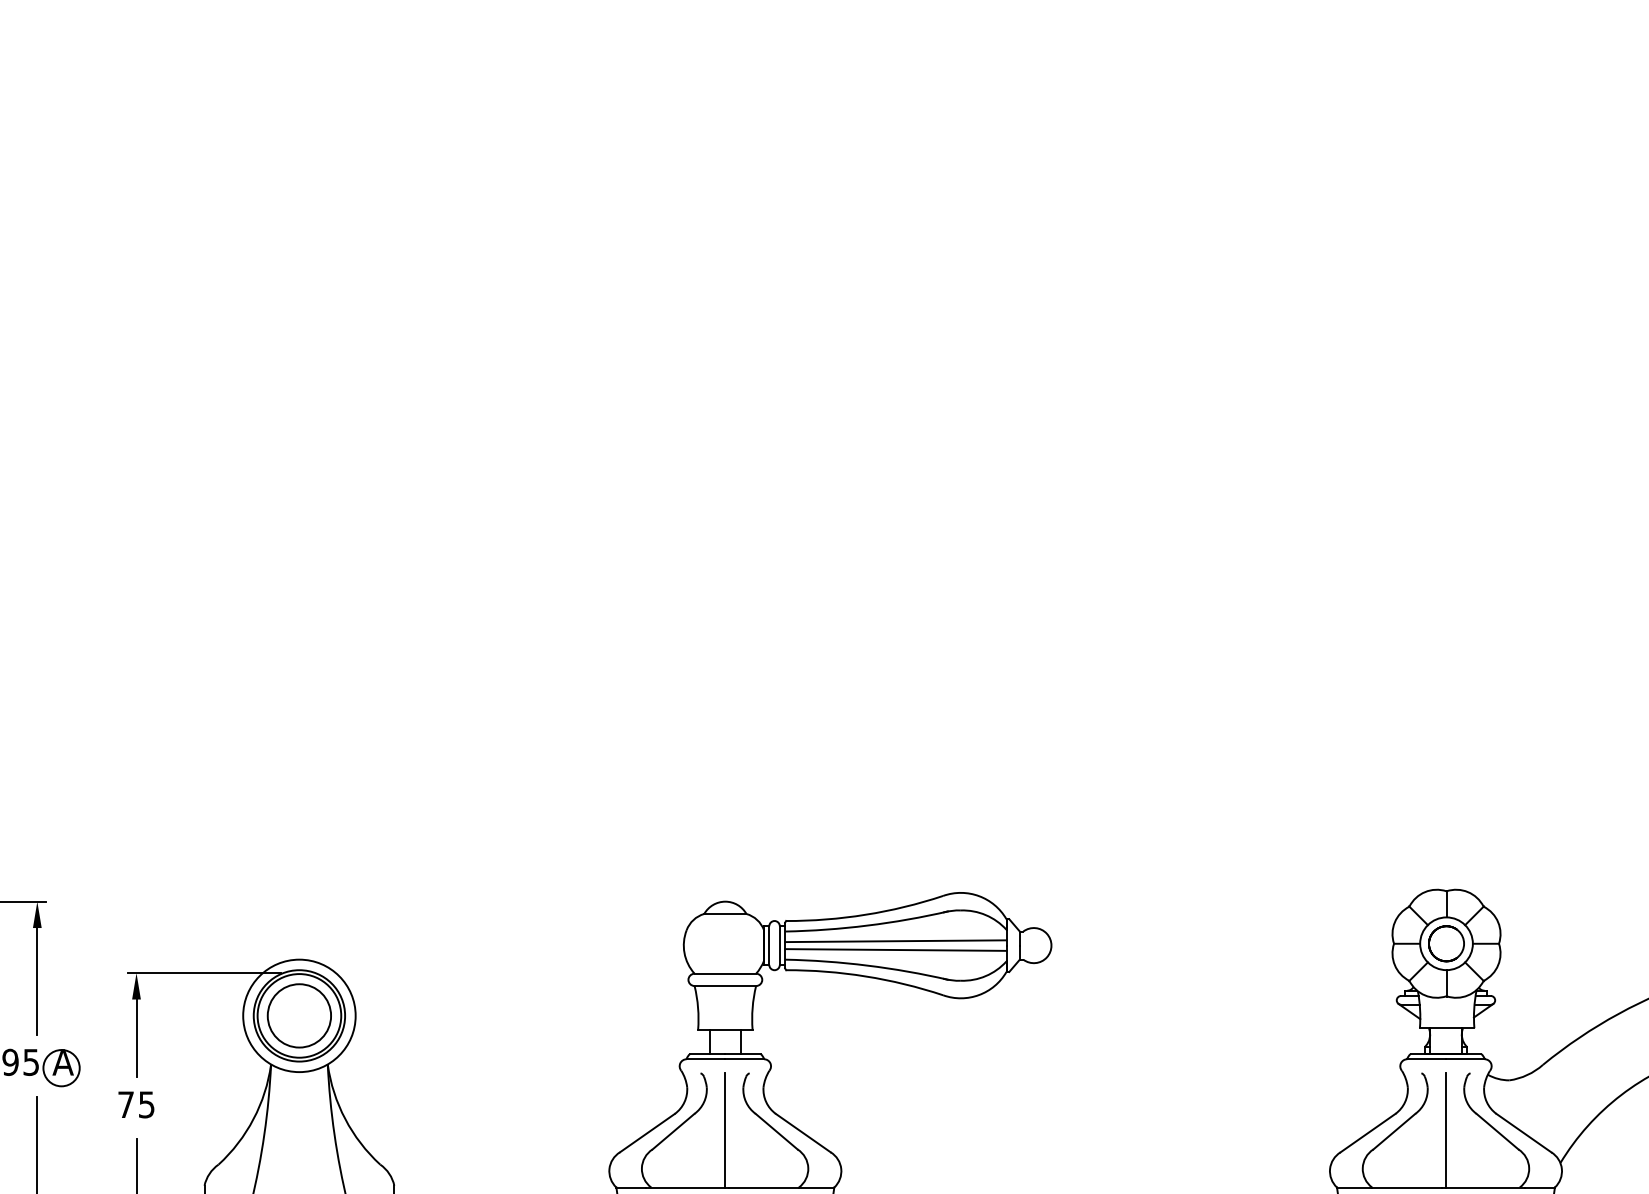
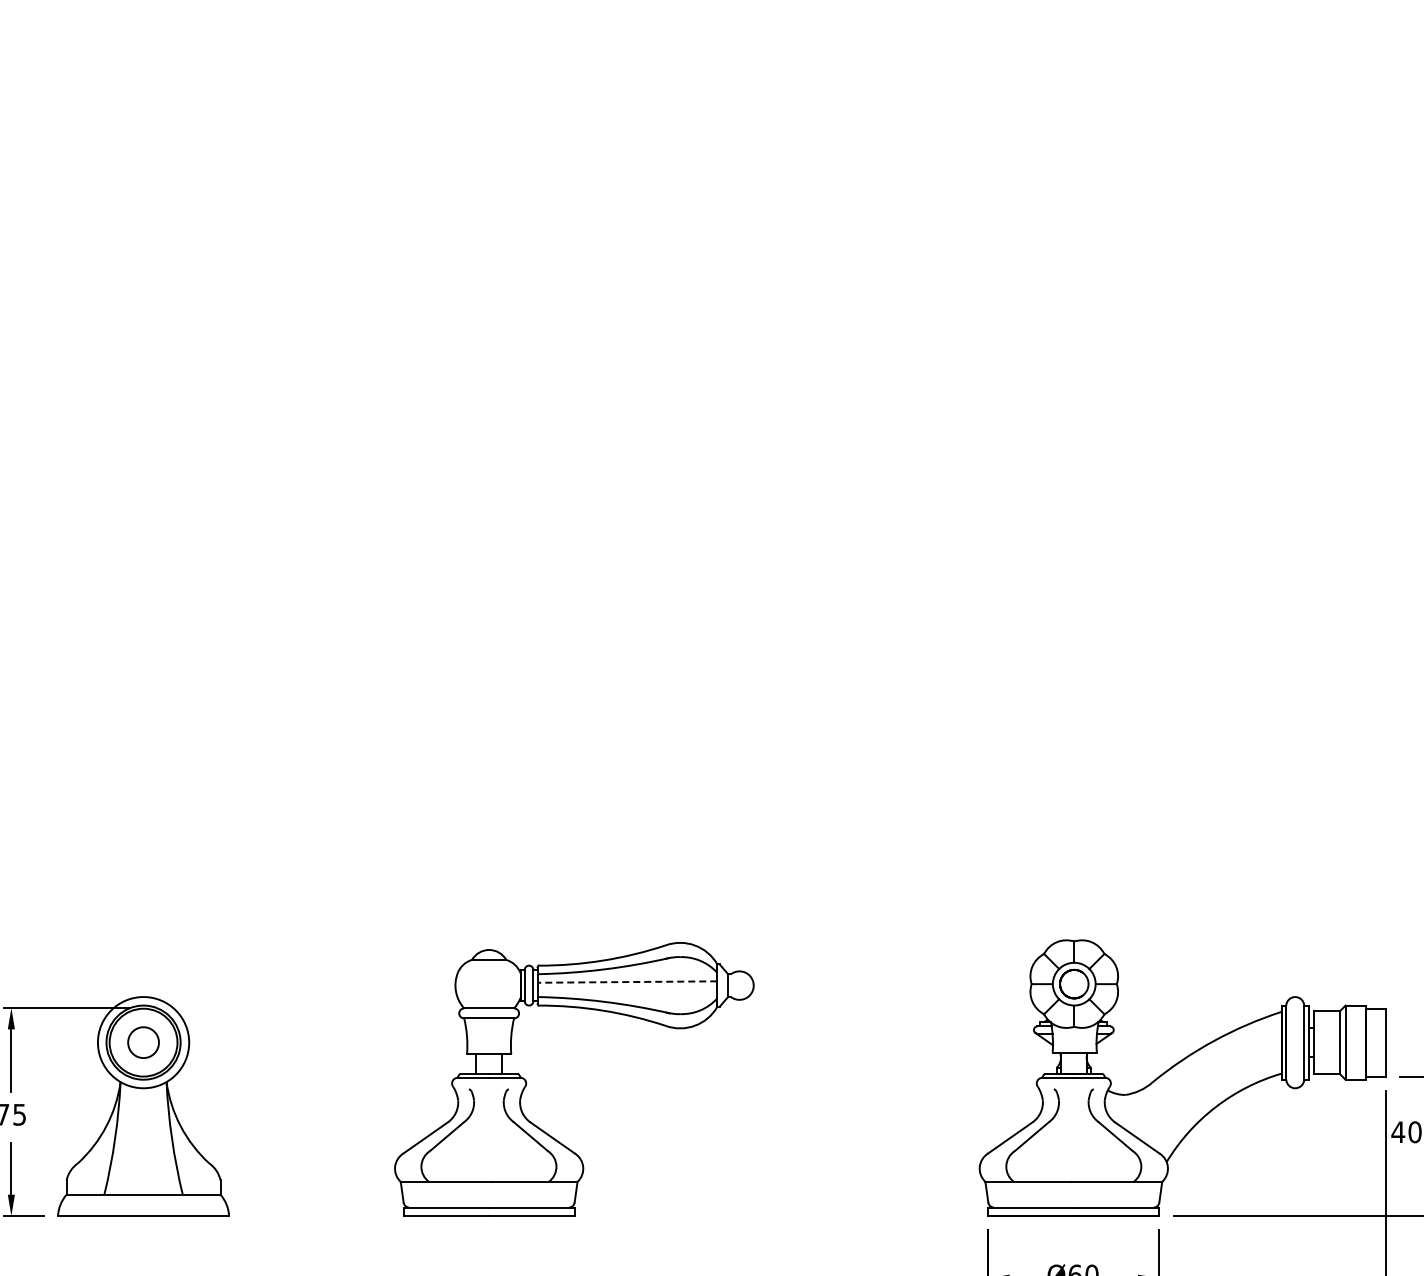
line: (895, 941) -> (627, 982), solid -> dashed
line: (895, 949) -> (627, 988), removed
circle: (299, 1015) -> (143, 1042), size x0.6
line: (724, 1130) -> (488, 1135), removed
line: (1445, 1130) -> (1073, 1135), removed

